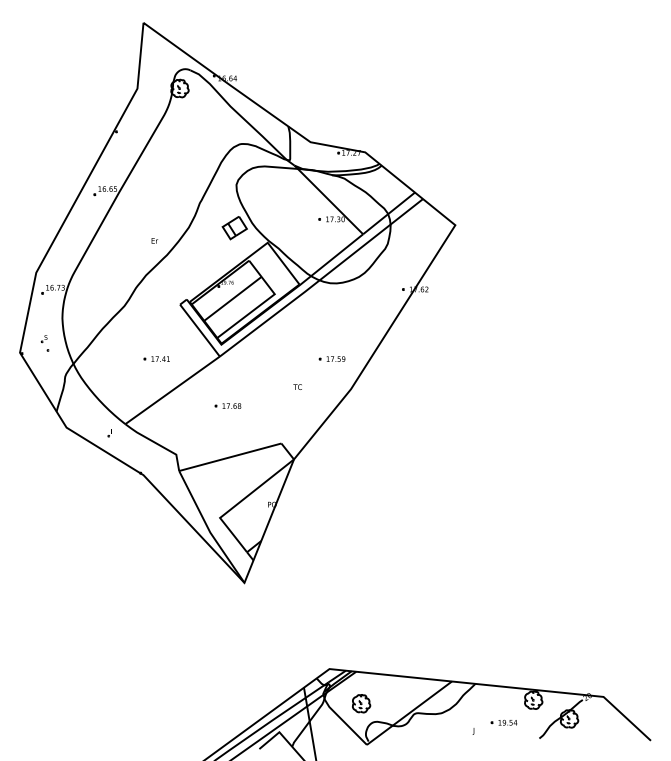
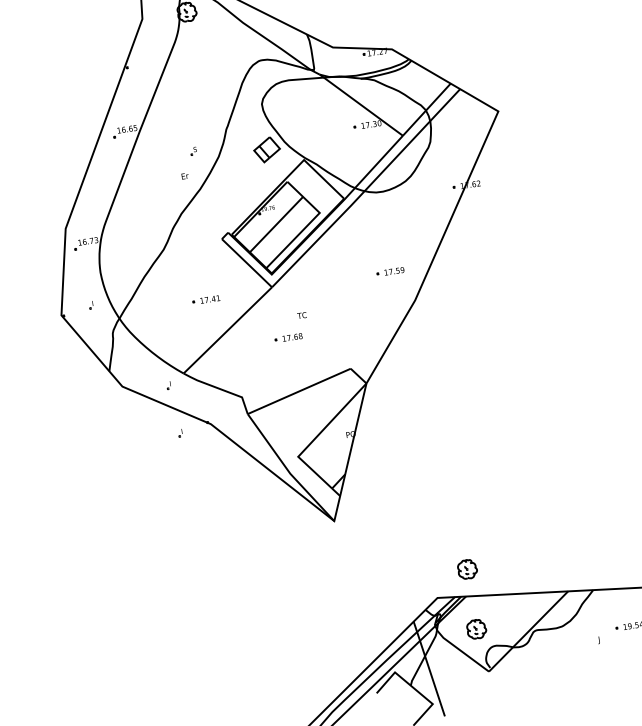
part: (43, 339) -> (192, 152), moved
text: (297, 386) -> (301, 314), moved
part: (113, 479) -> (180, 433), added
part: (361, 646) -> (467, 569), added

